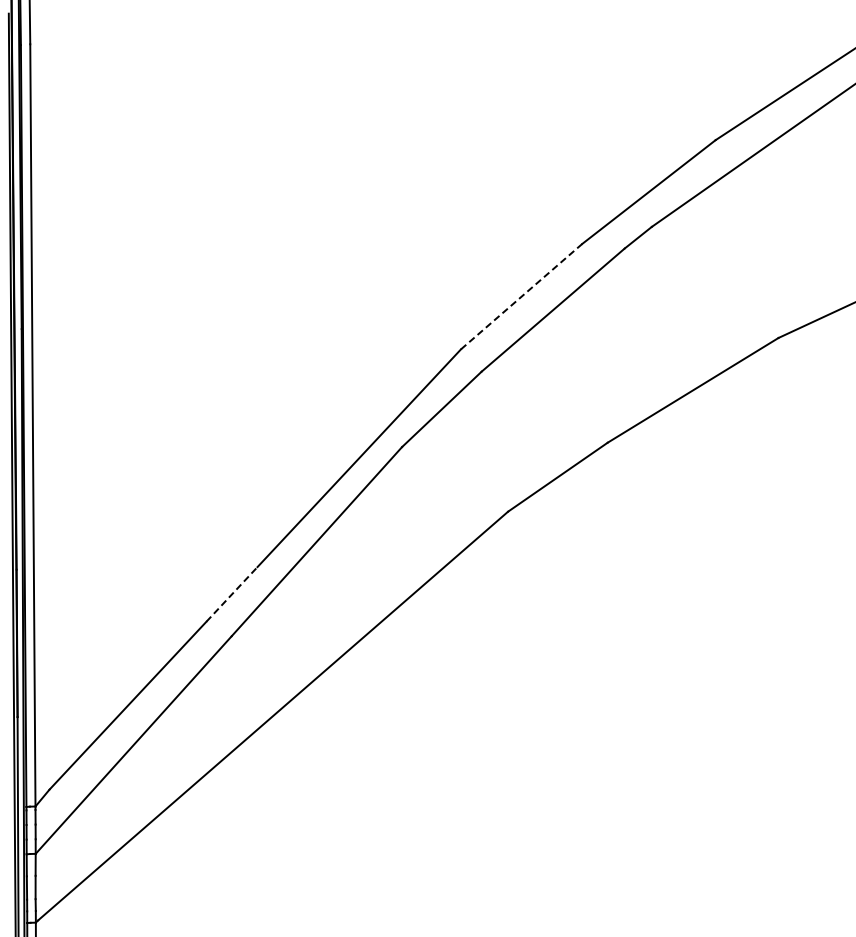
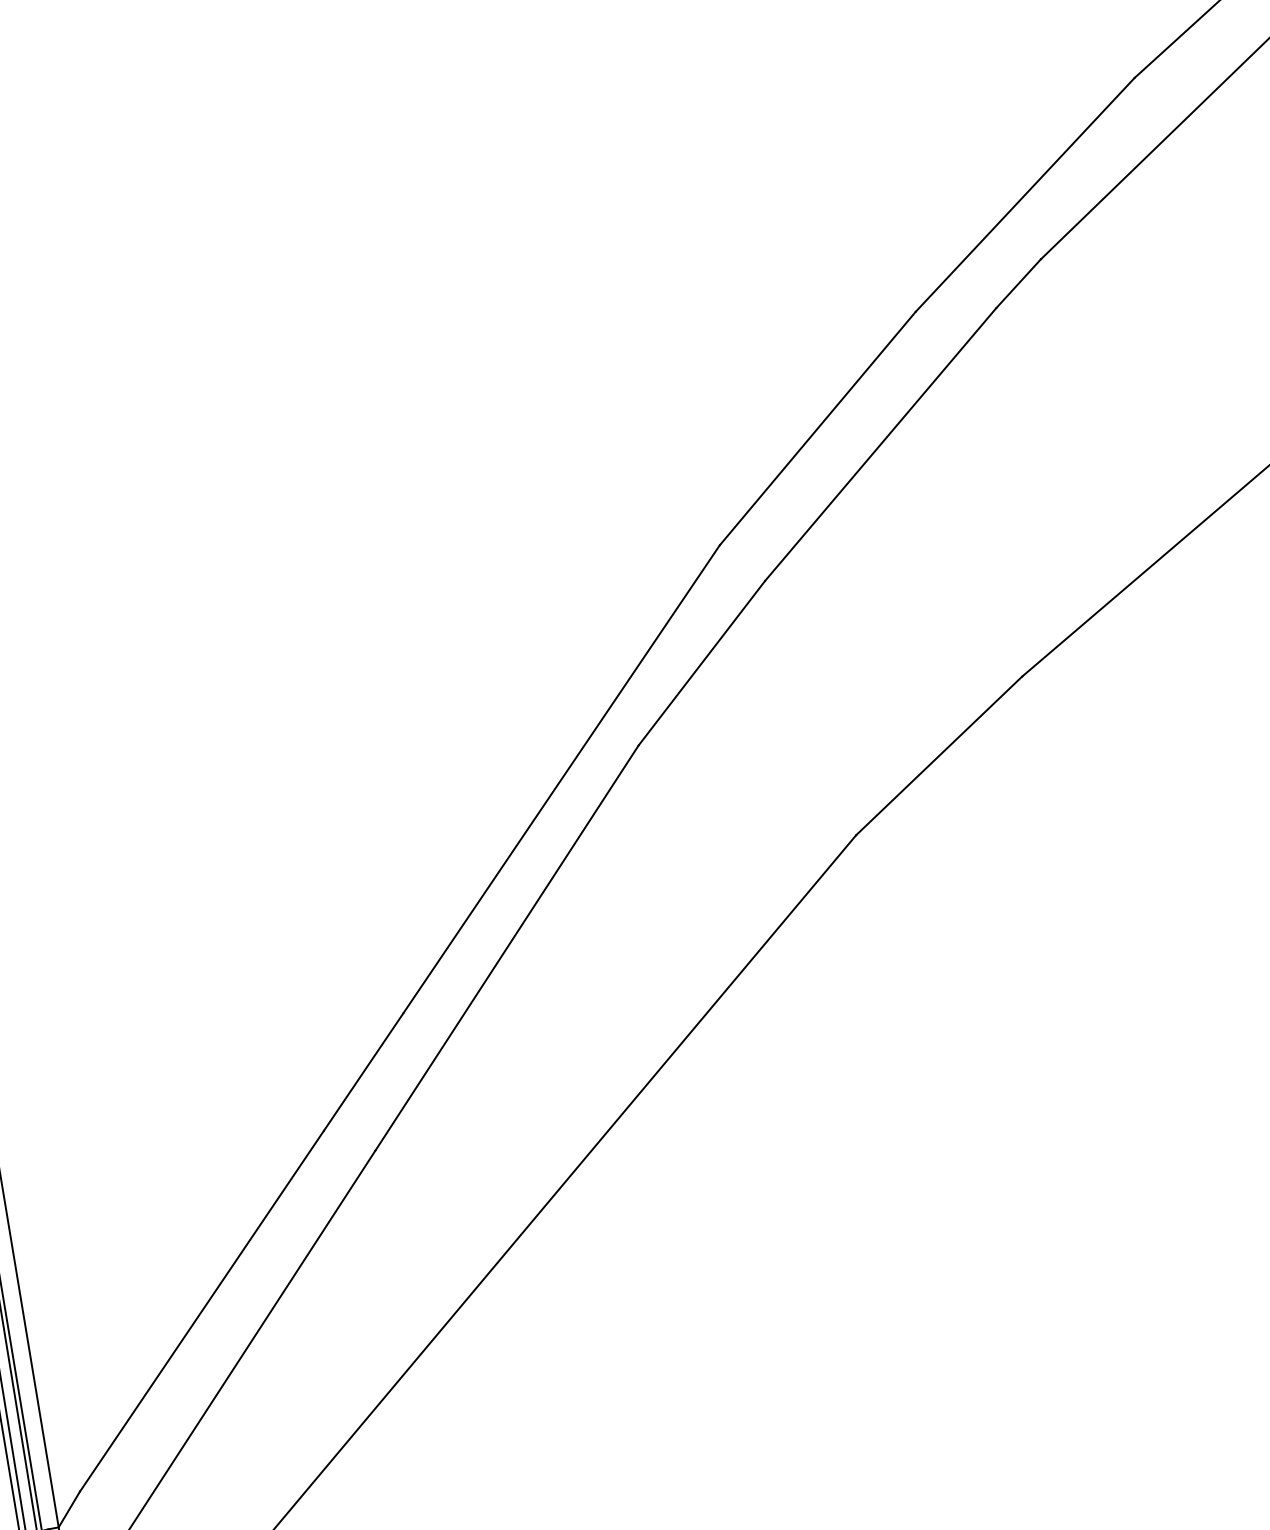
line: (522, 296) -> (819, 428), dashed -> solid
line: (232, 594) -> (364, 1072), dashed -> solid

